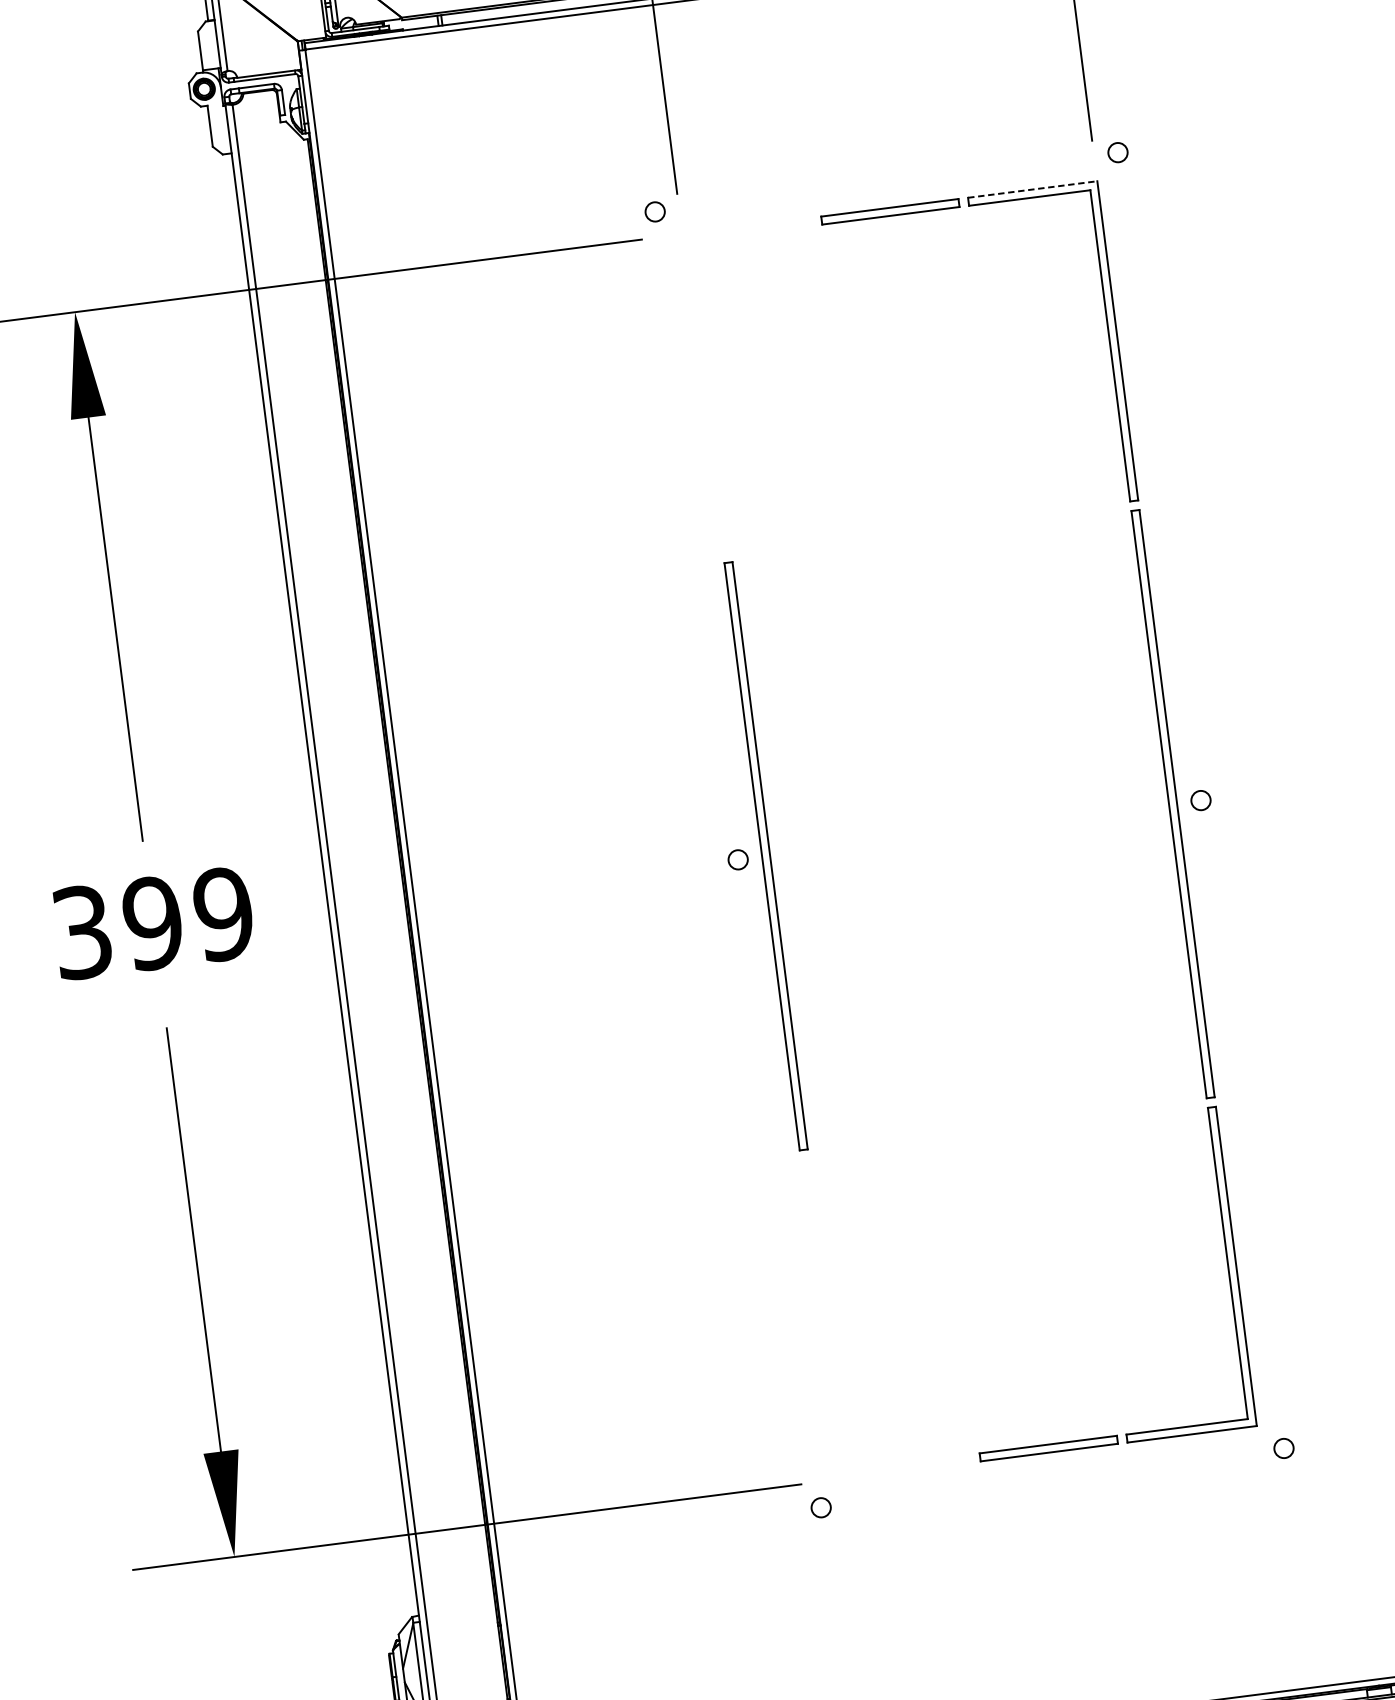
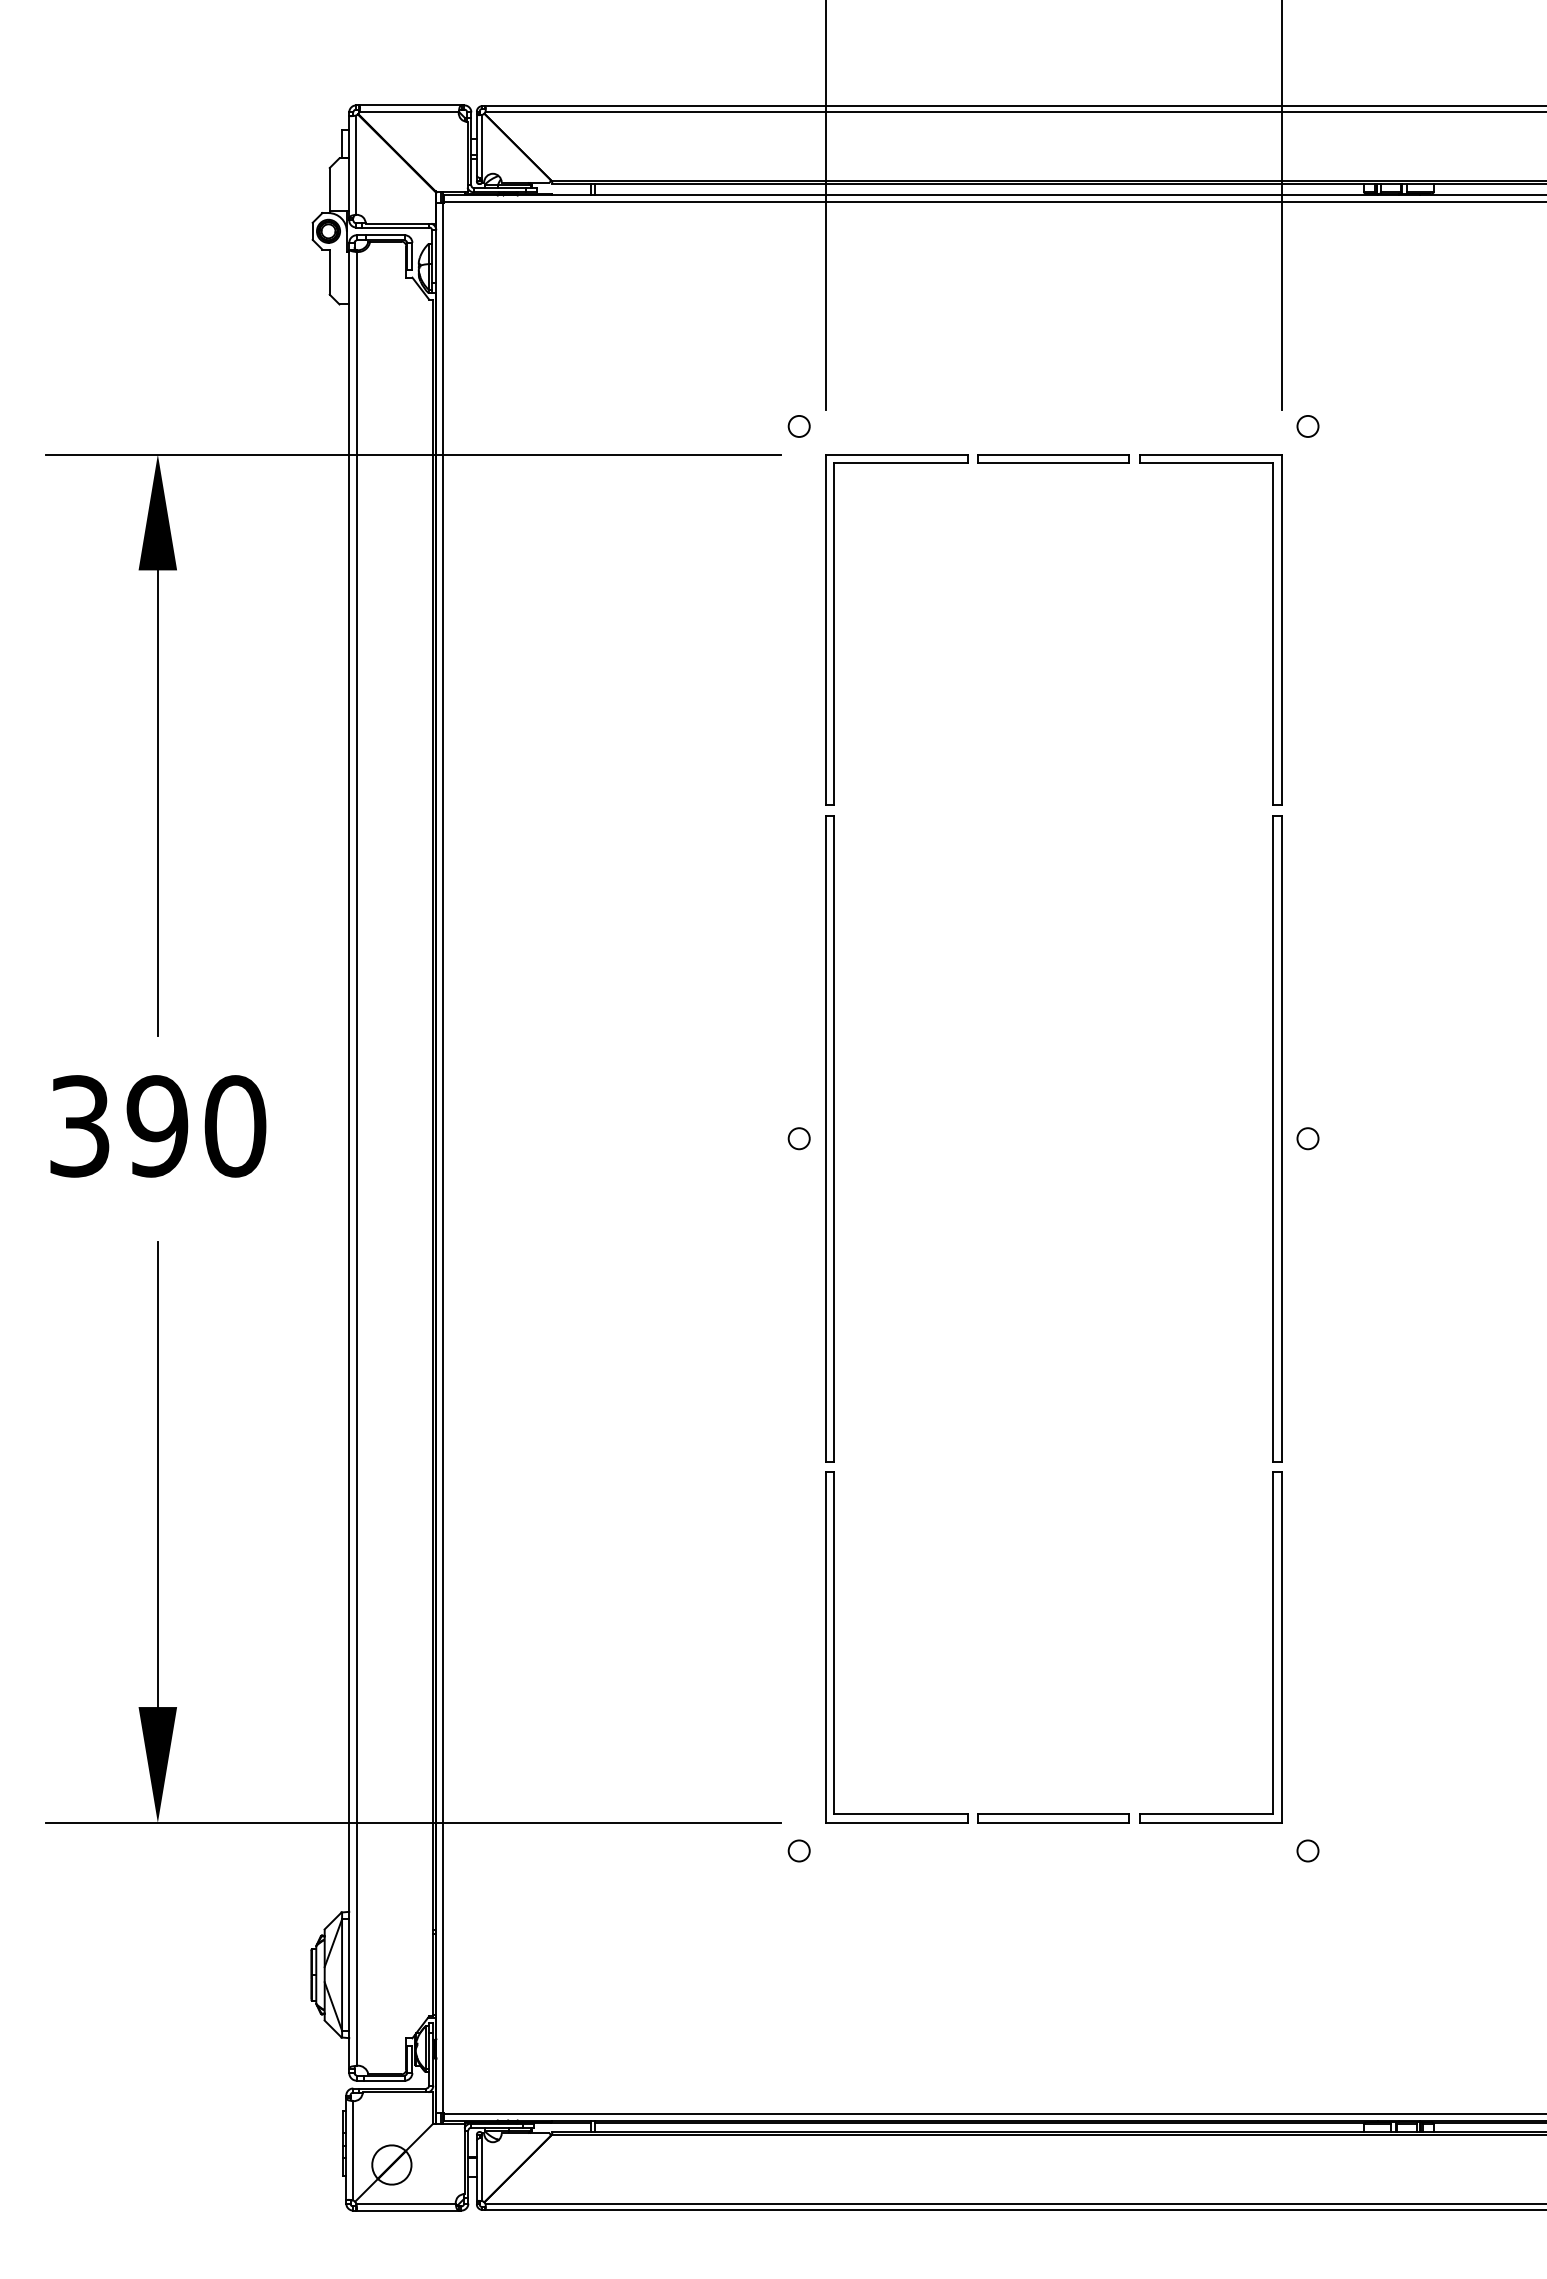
line: (1033, 189) -> (1211, 454), dashed -> solid
part: (710, 392) -> (834, 629), added
text: (223, 914) -> (235, 1126), 399 -> 390
part: (829, 1318) -> (834, 1647), added

